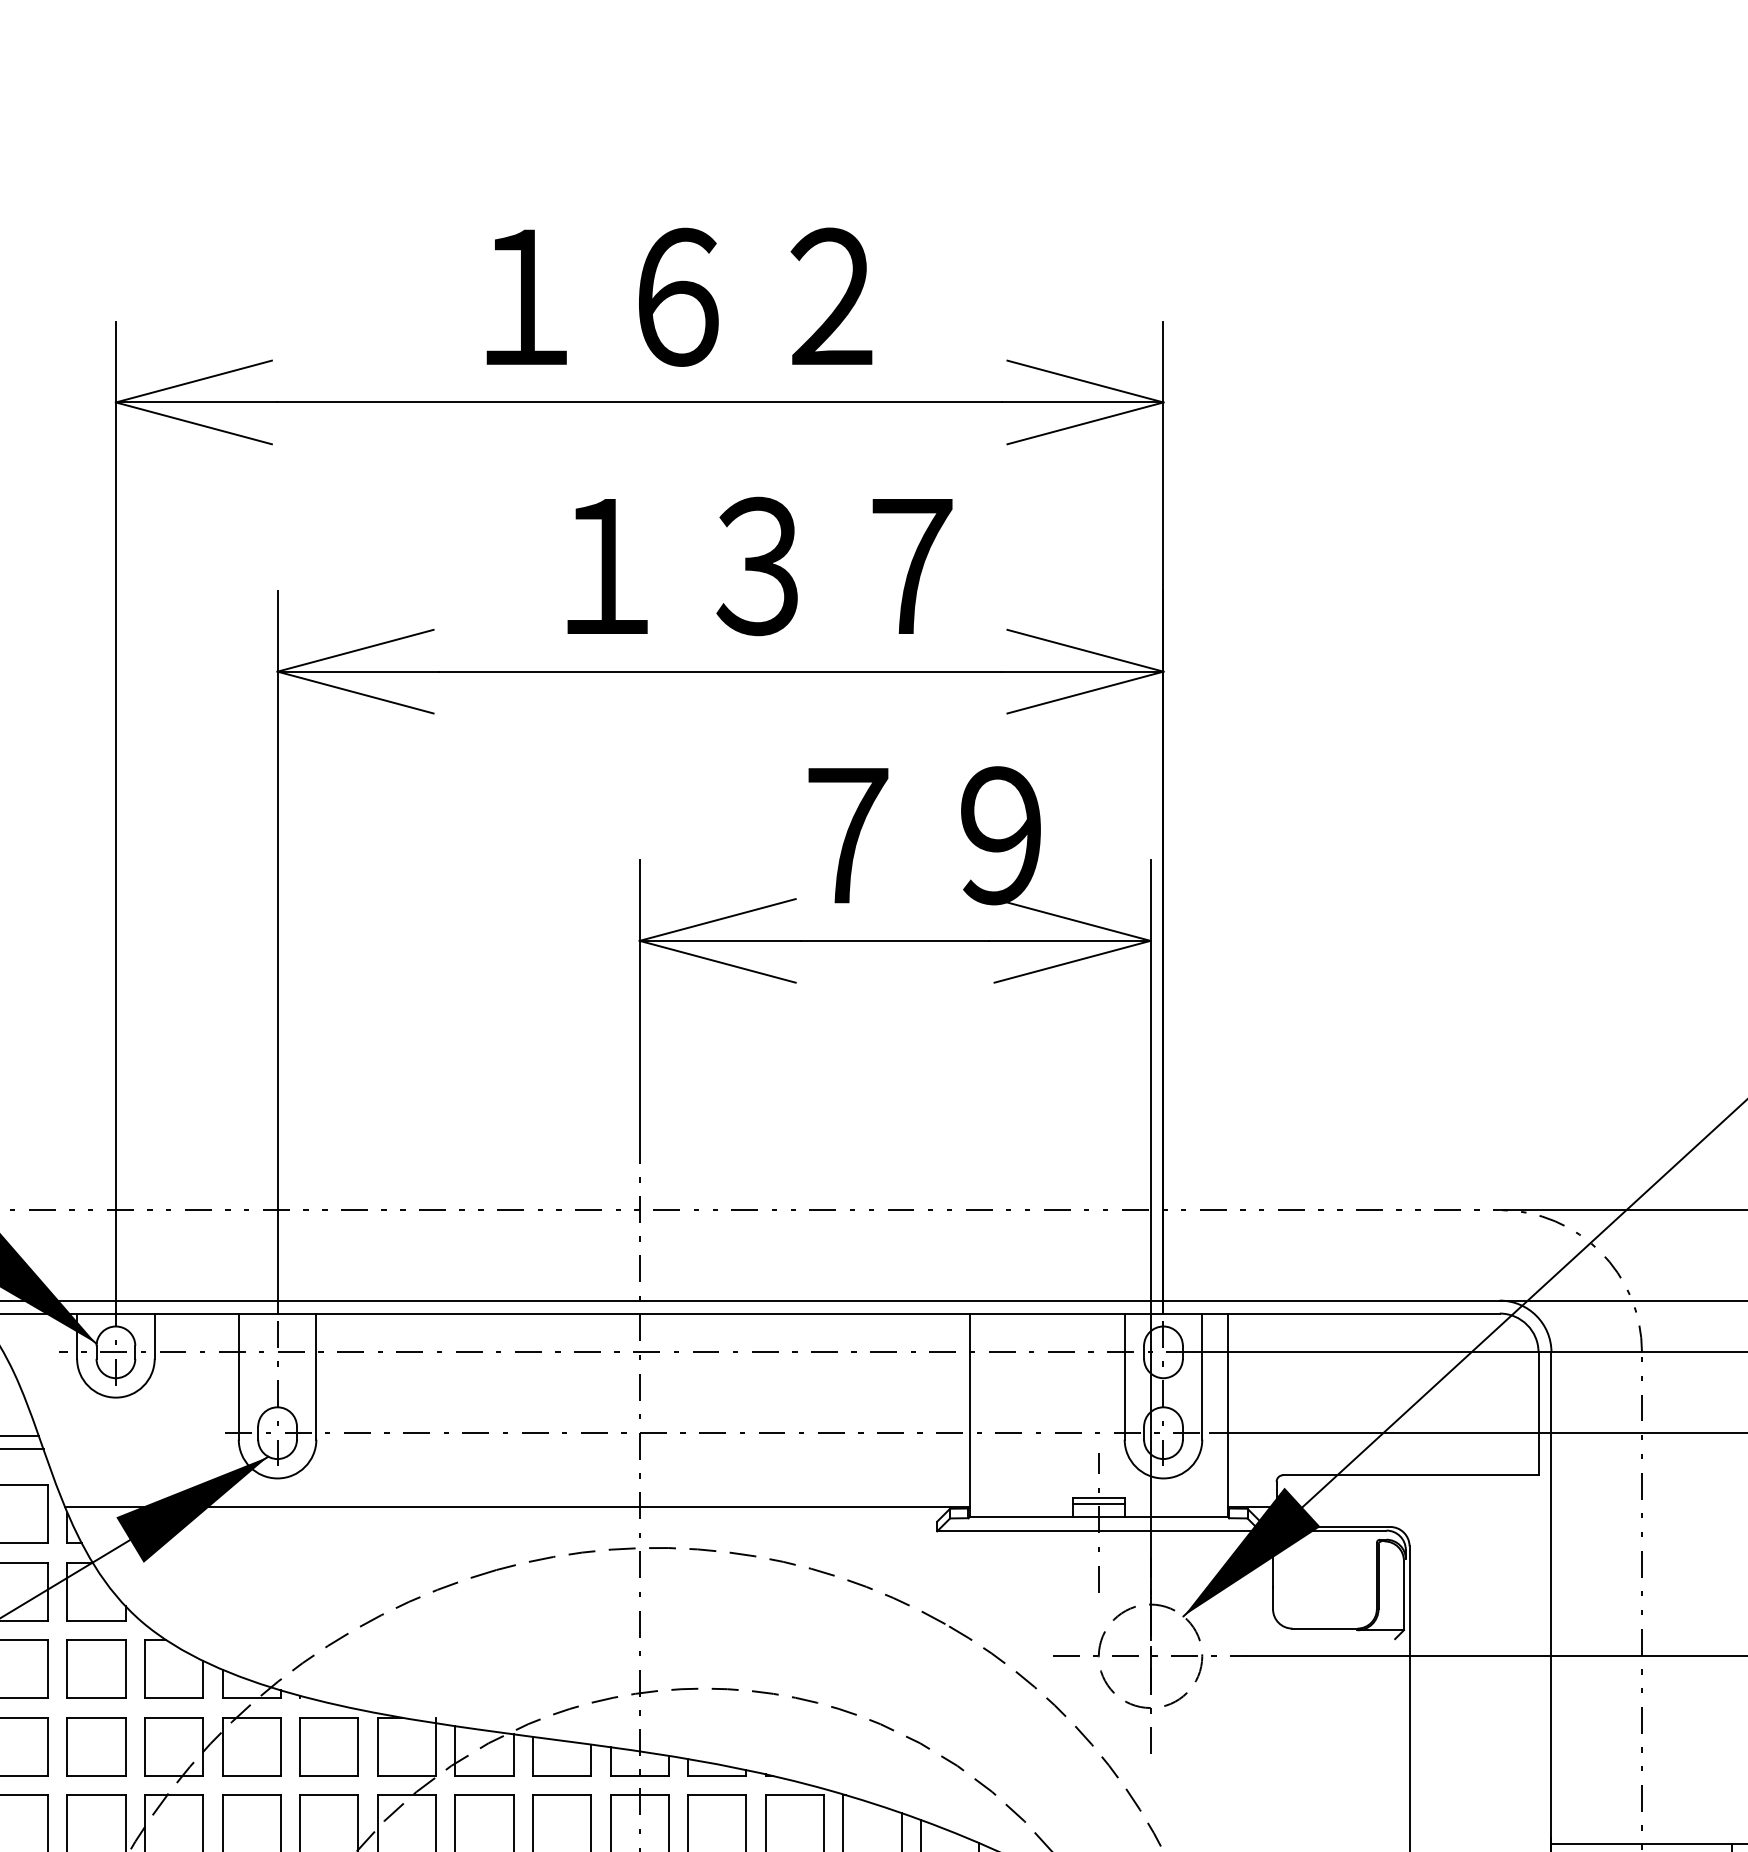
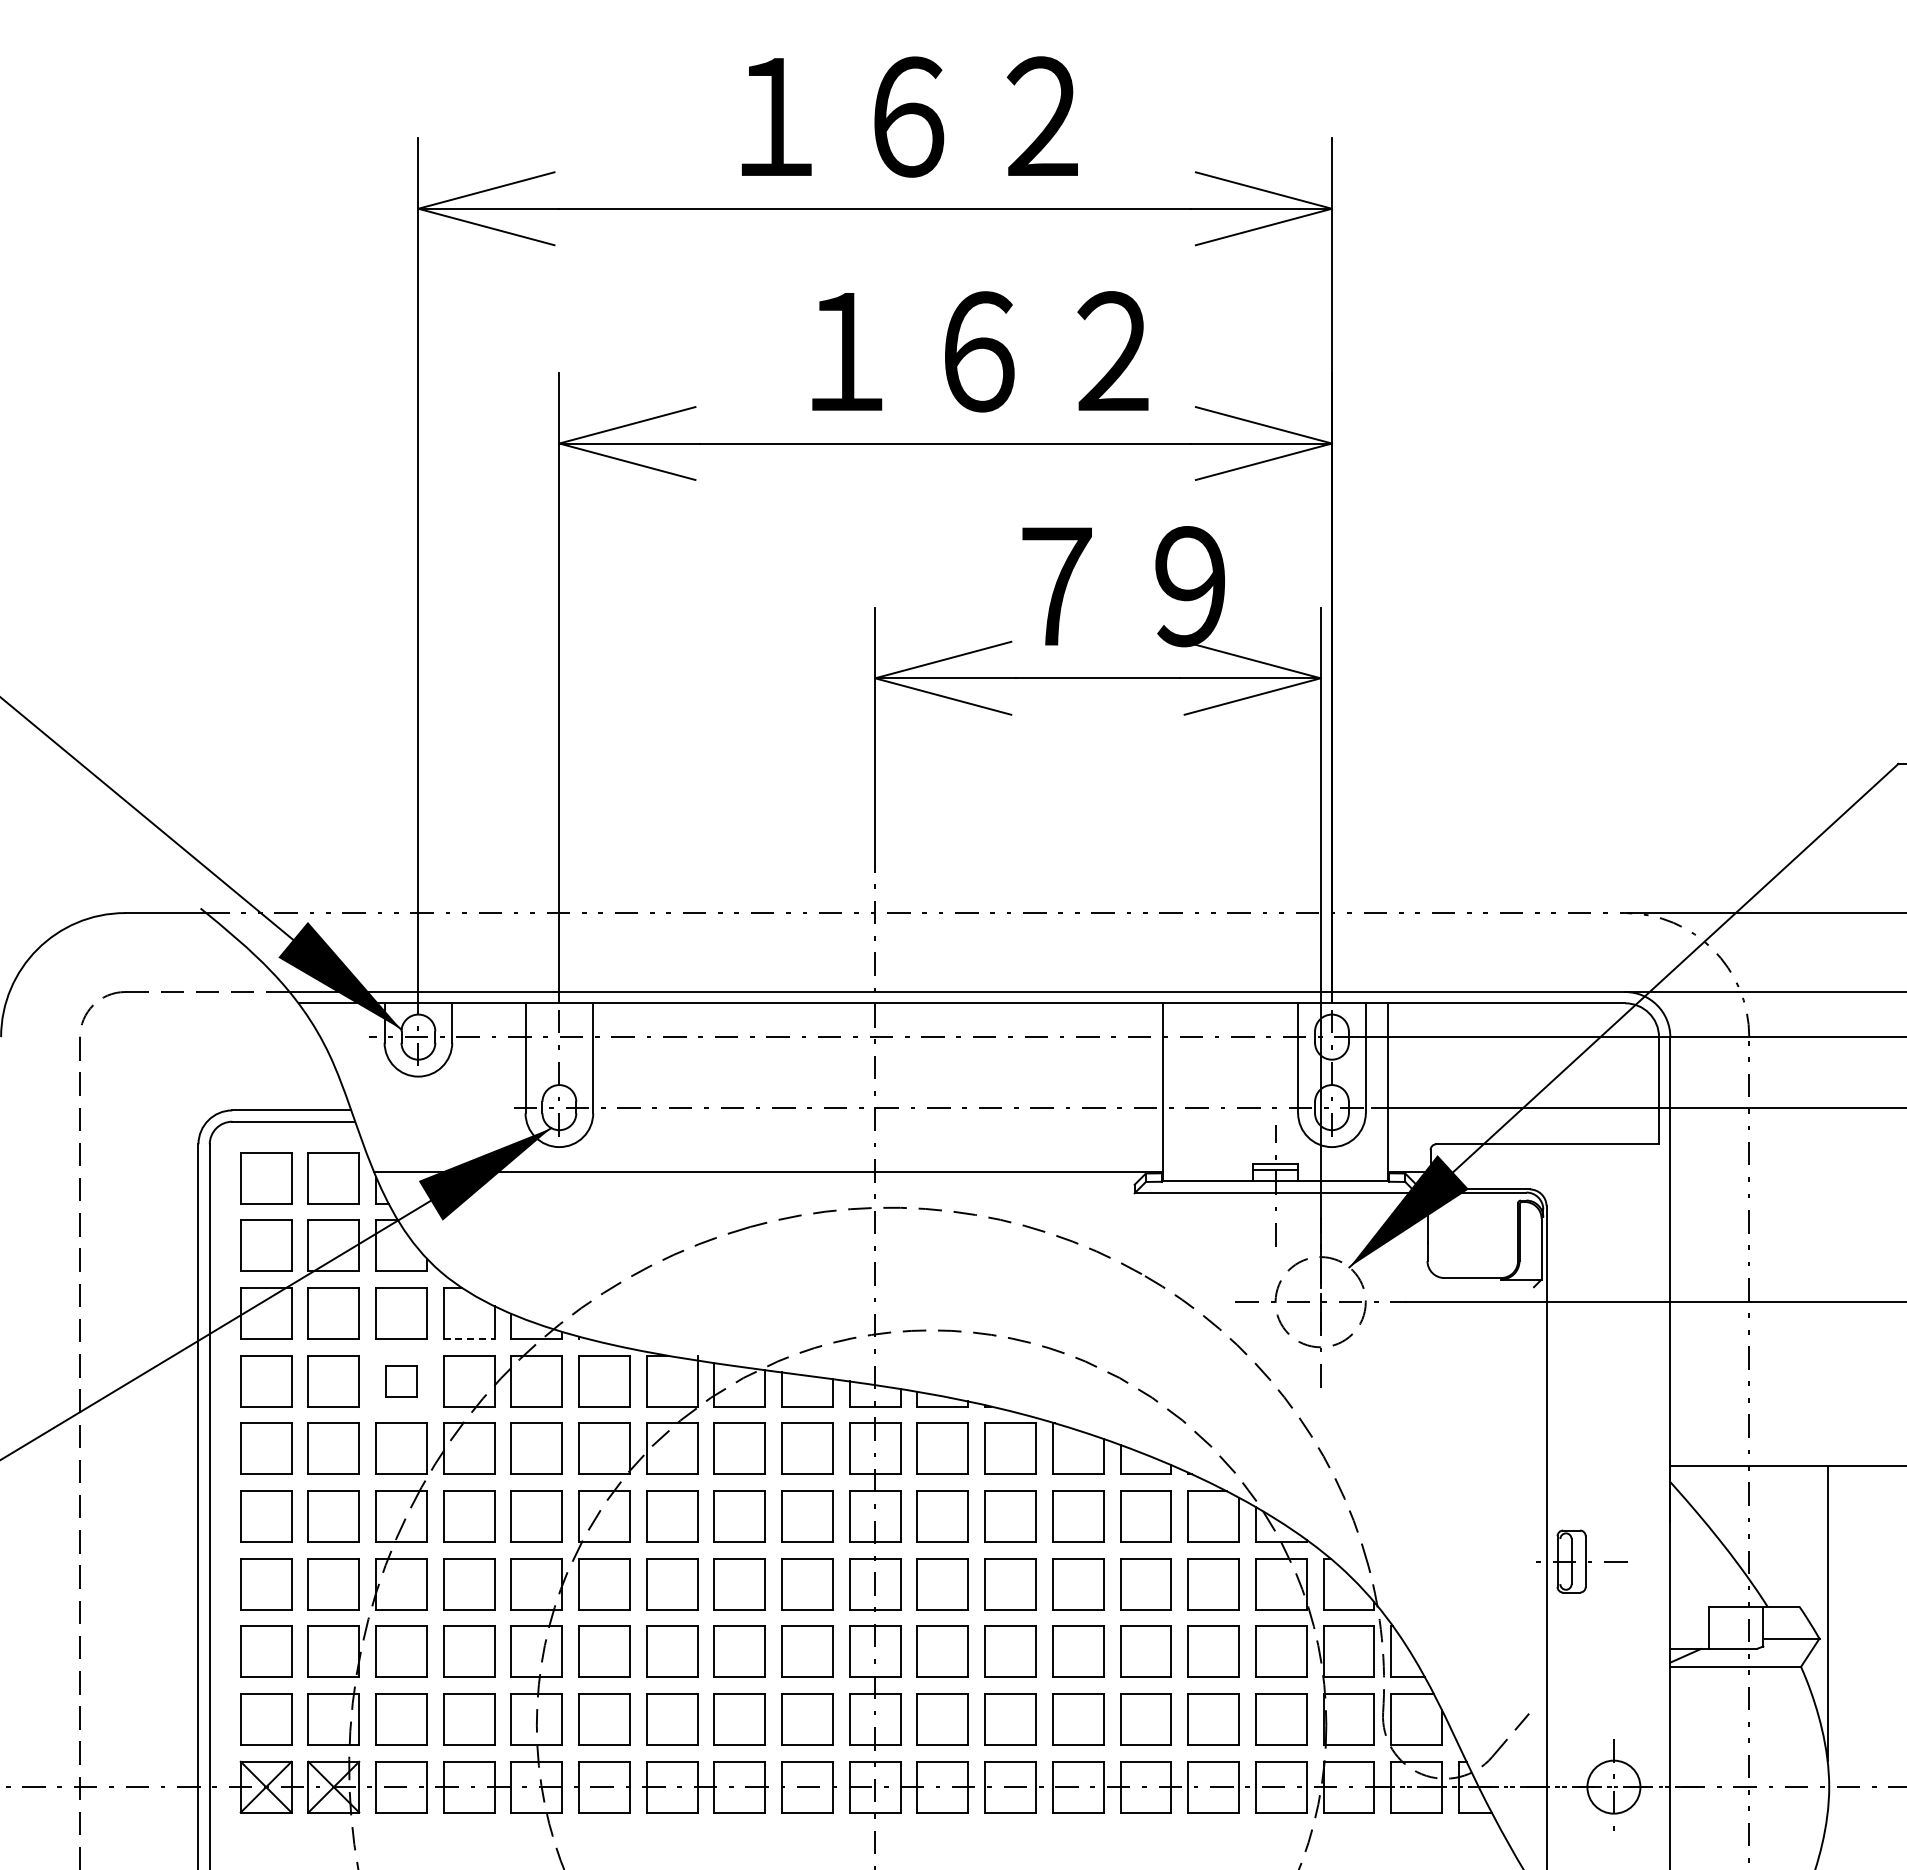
text: (834, 566) -> (1045, 351), １３７ -> １６２
line: (174, 1697) -> (469, 1338), solid -> dashed
part: (96, 1747) -> (401, 1381), size x0.6

